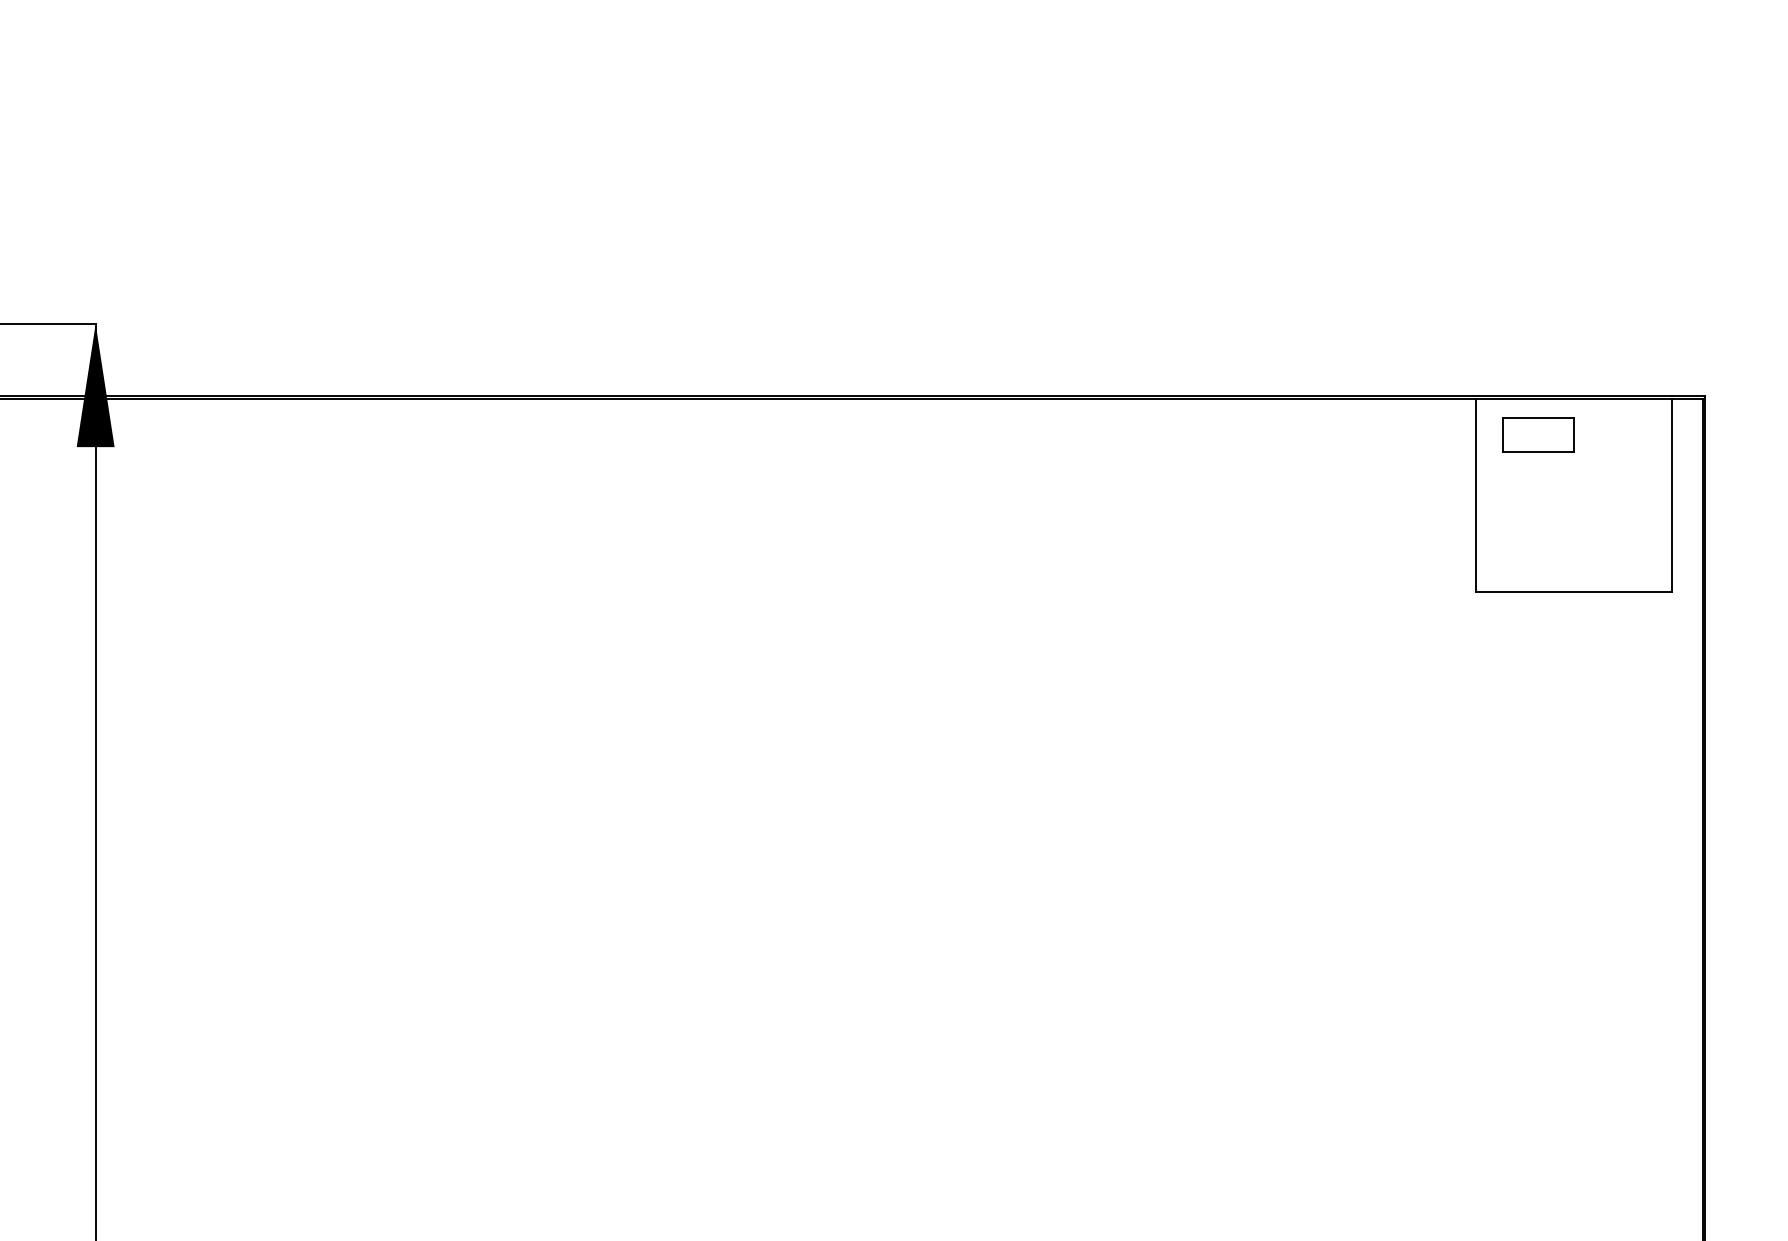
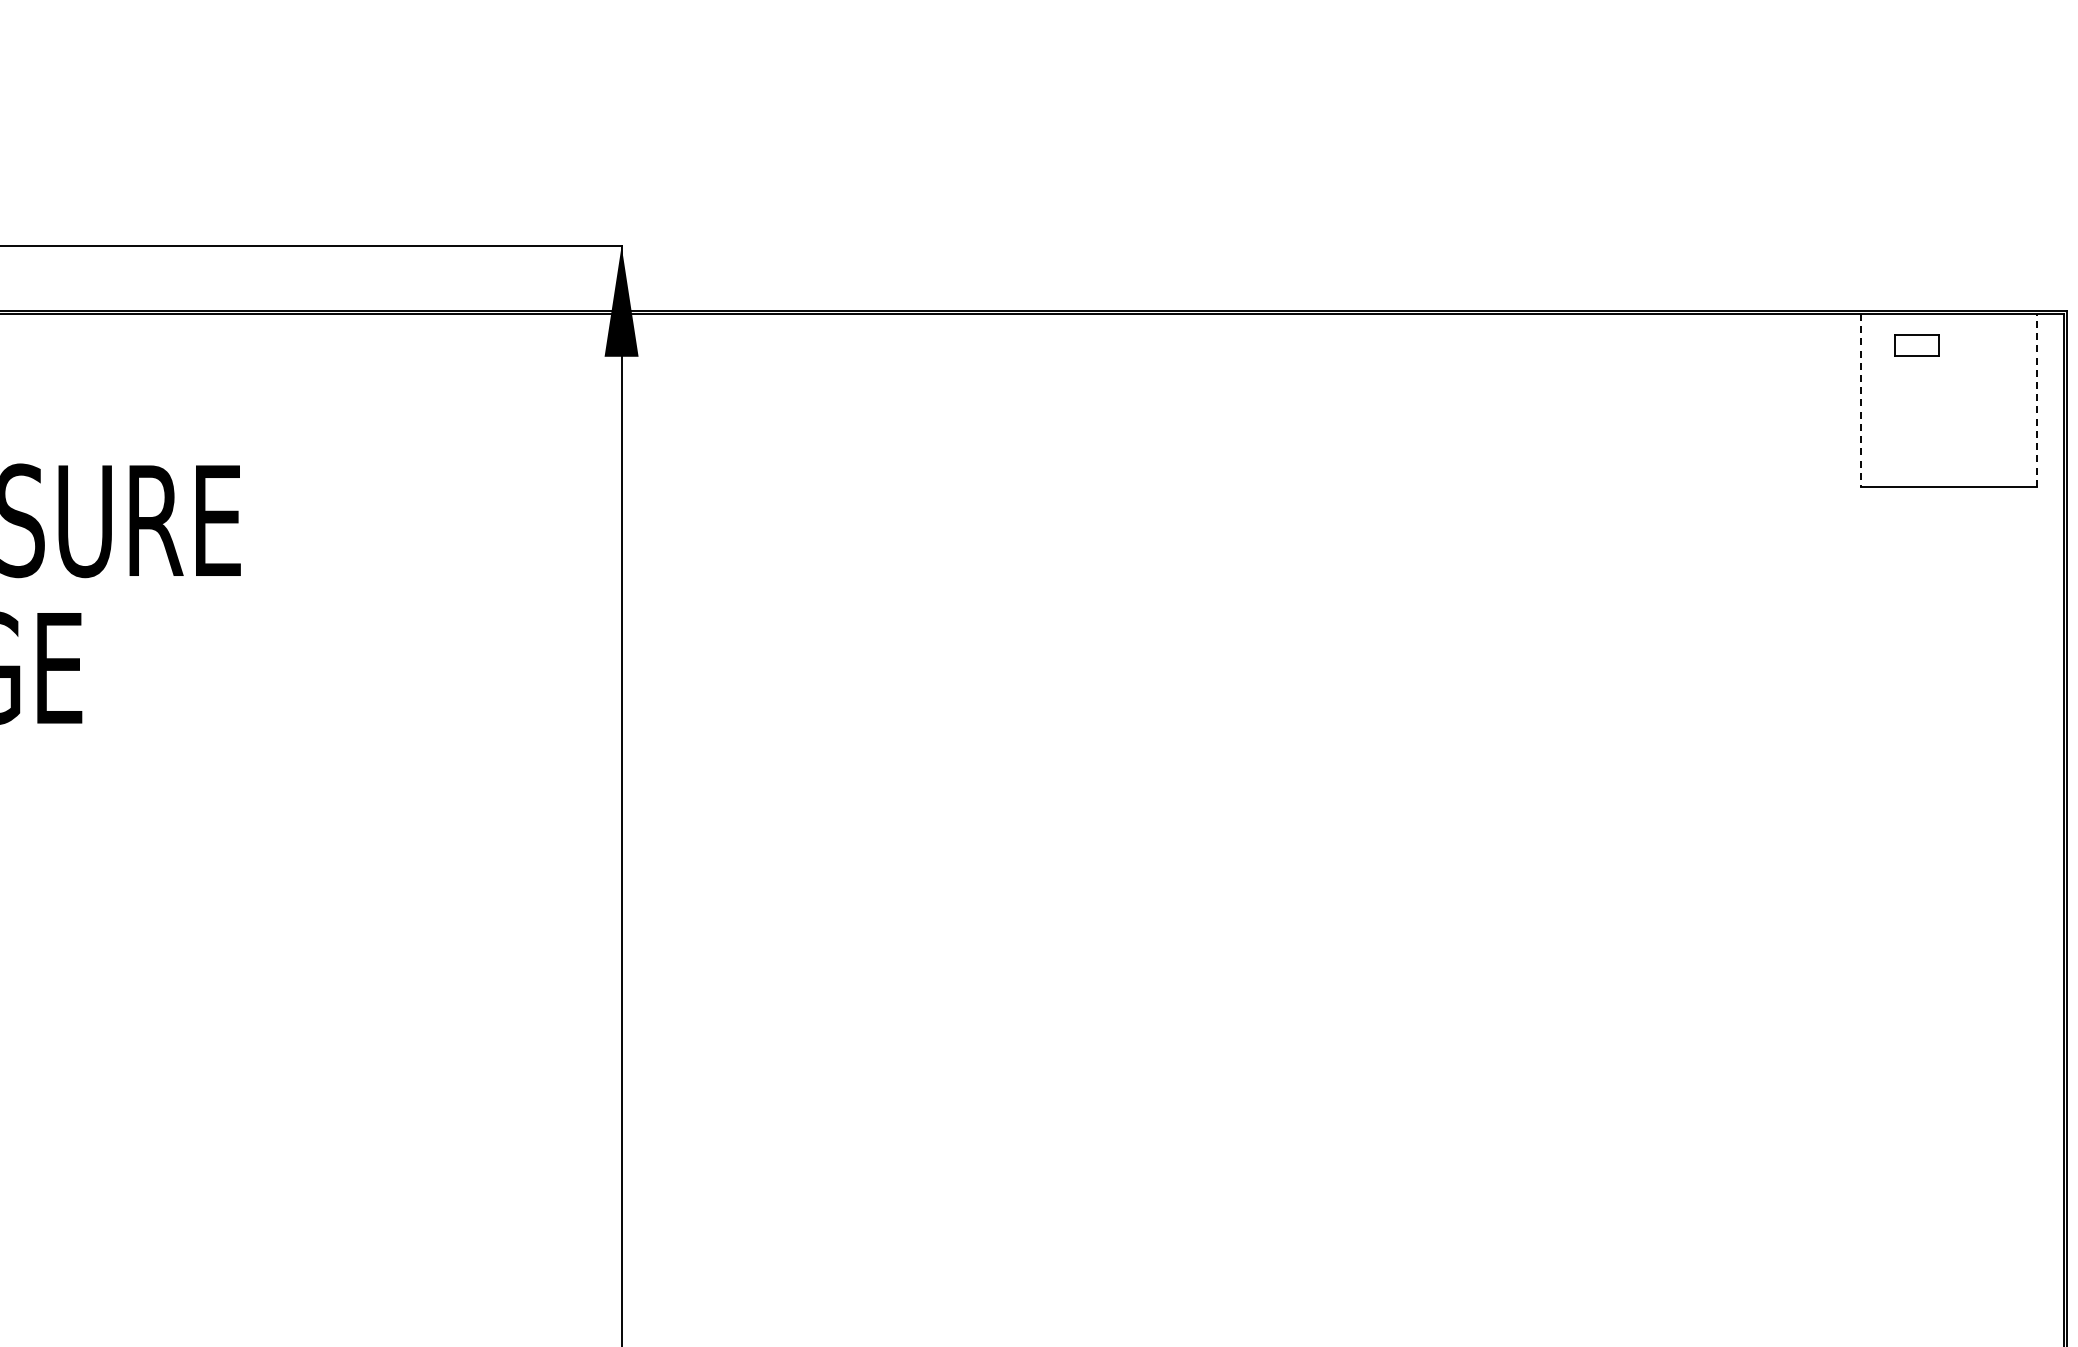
part: (1538, 434) -> (1916, 345), size x0.7
line: (1671, 494) -> (2036, 399), solid -> dashed
line: (1475, 495) -> (1860, 400), solid -> dashed

